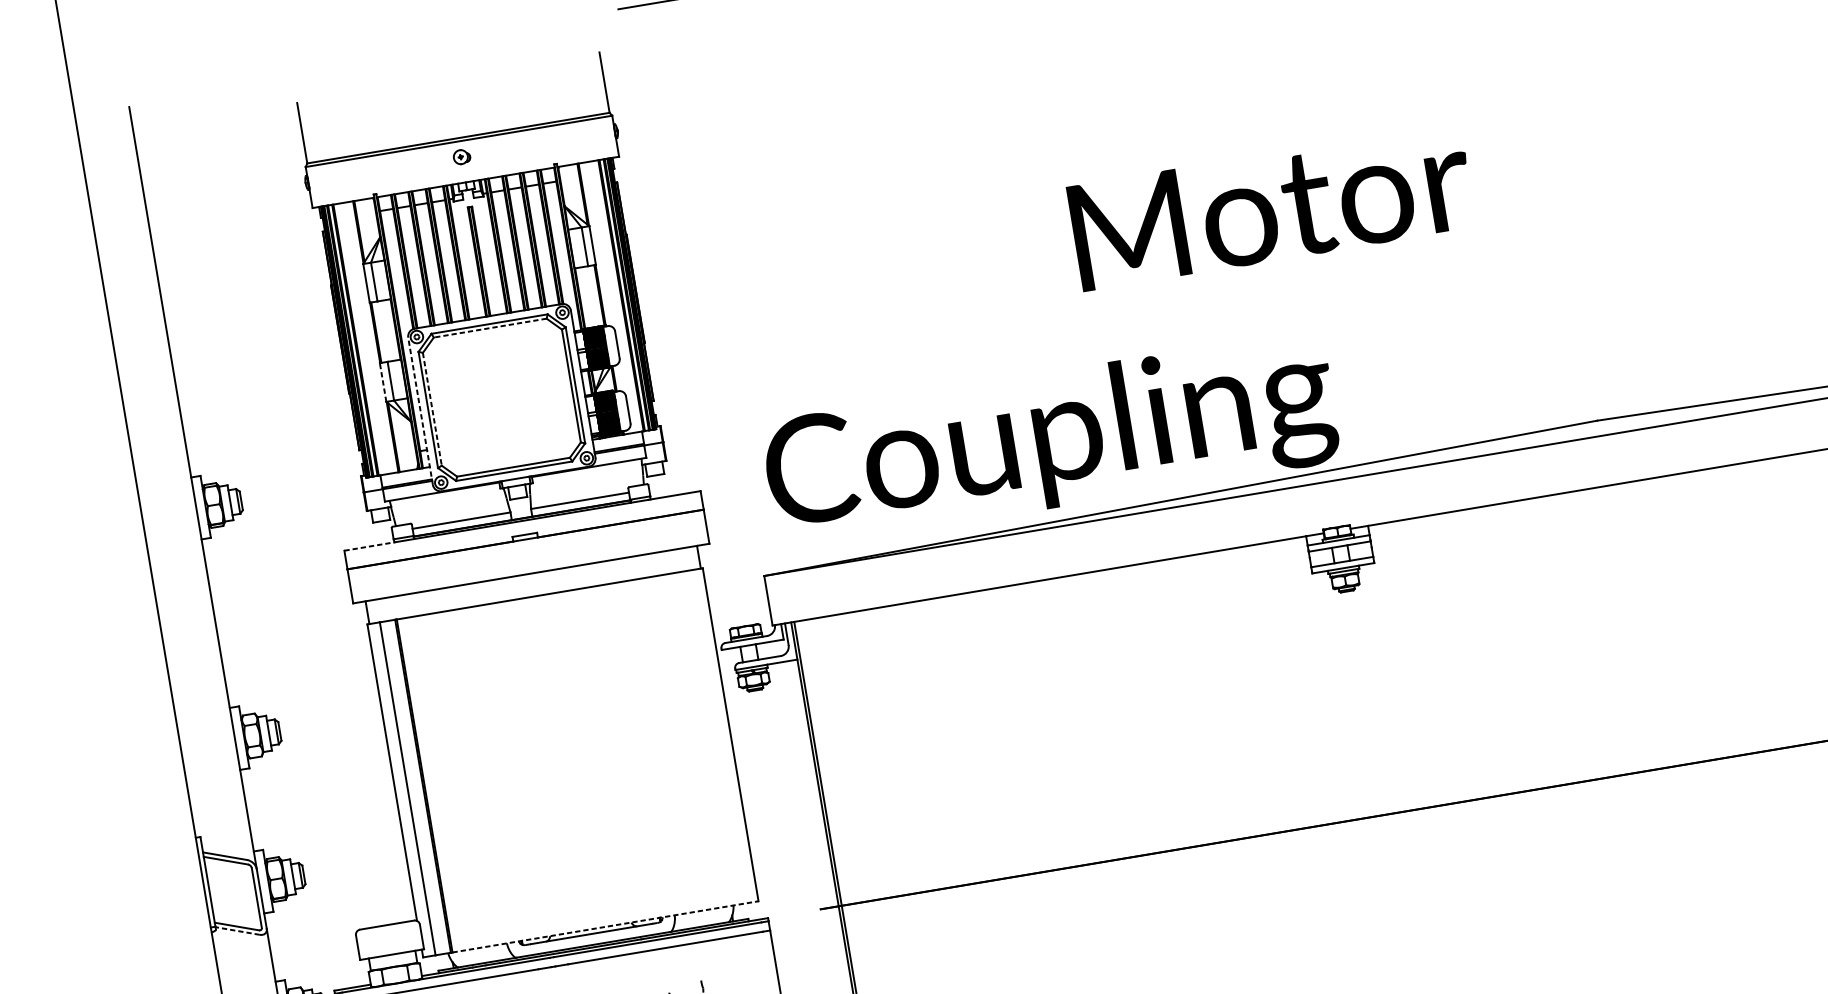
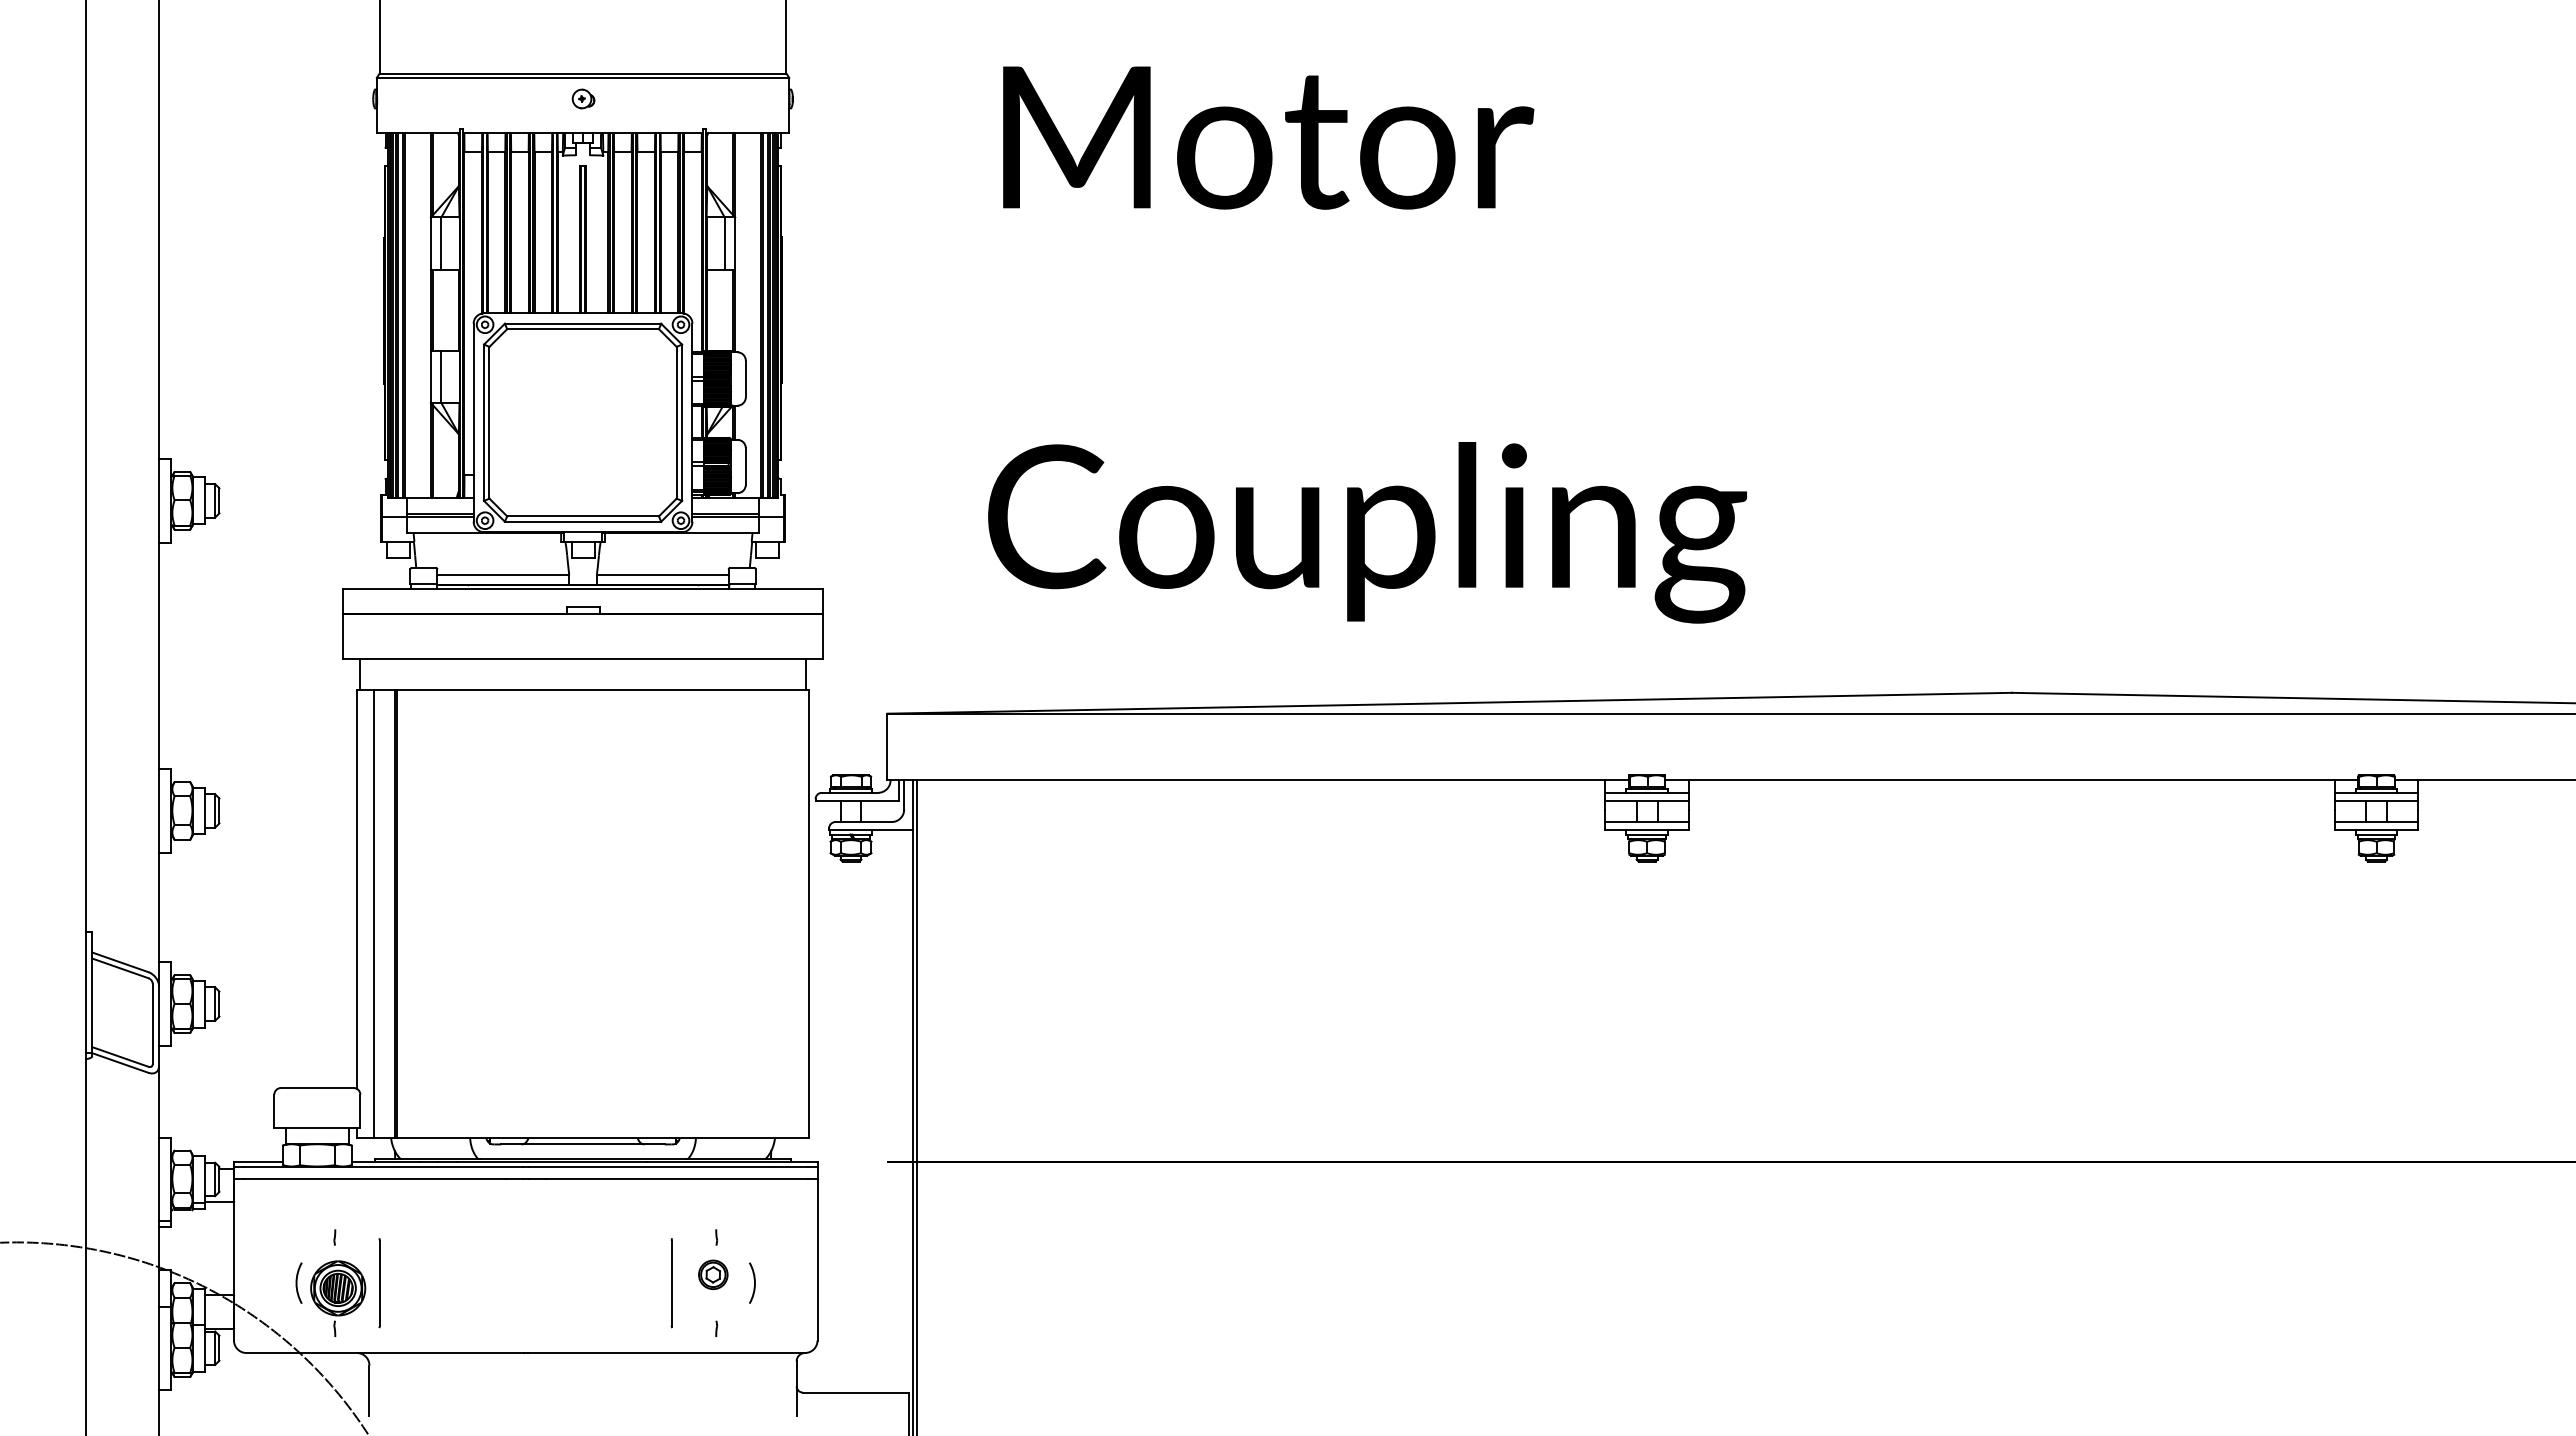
text: (1271, 206) -> (1268, 137), moved
line: (490, 328) -> (583, 329), dashed -> solid
line: (382, 382) -> (430, 376), dashed -> solid
line: (432, 409) -> (489, 422), dashed -> solid
line: (420, 411) -> (473, 422), dashed -> solid
text: (1051, 440) -> (1367, 532), moved
line: (371, 546) -> (379, 588), dashed -> solid
line: (605, 927) -> (602, 1138), dashed -> solid
line: (237, 931) -> (120, 1063), dashed -> solid

